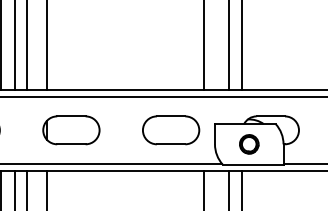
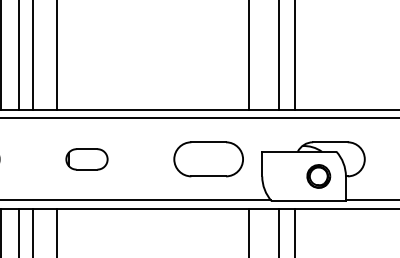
part: (71, 130) -> (87, 159), size x0.6
part: (249, 144) -> (319, 176), moved

